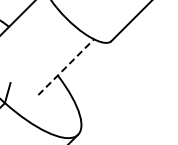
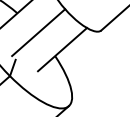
line: (35, 48) -> (38, 32), added
line: (66, 66) -> (62, 49), dashed -> solid

